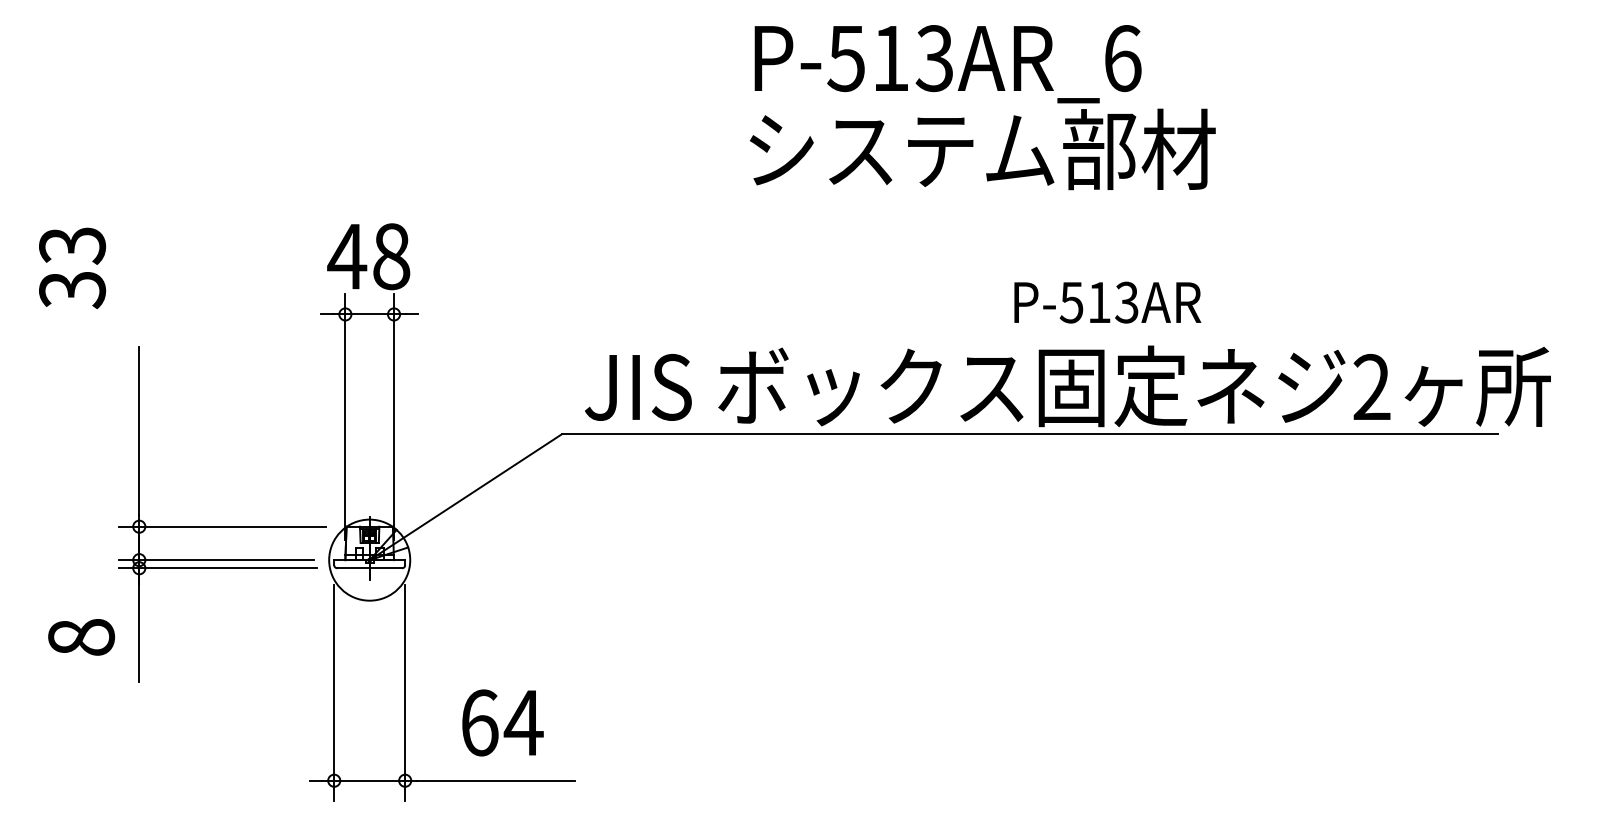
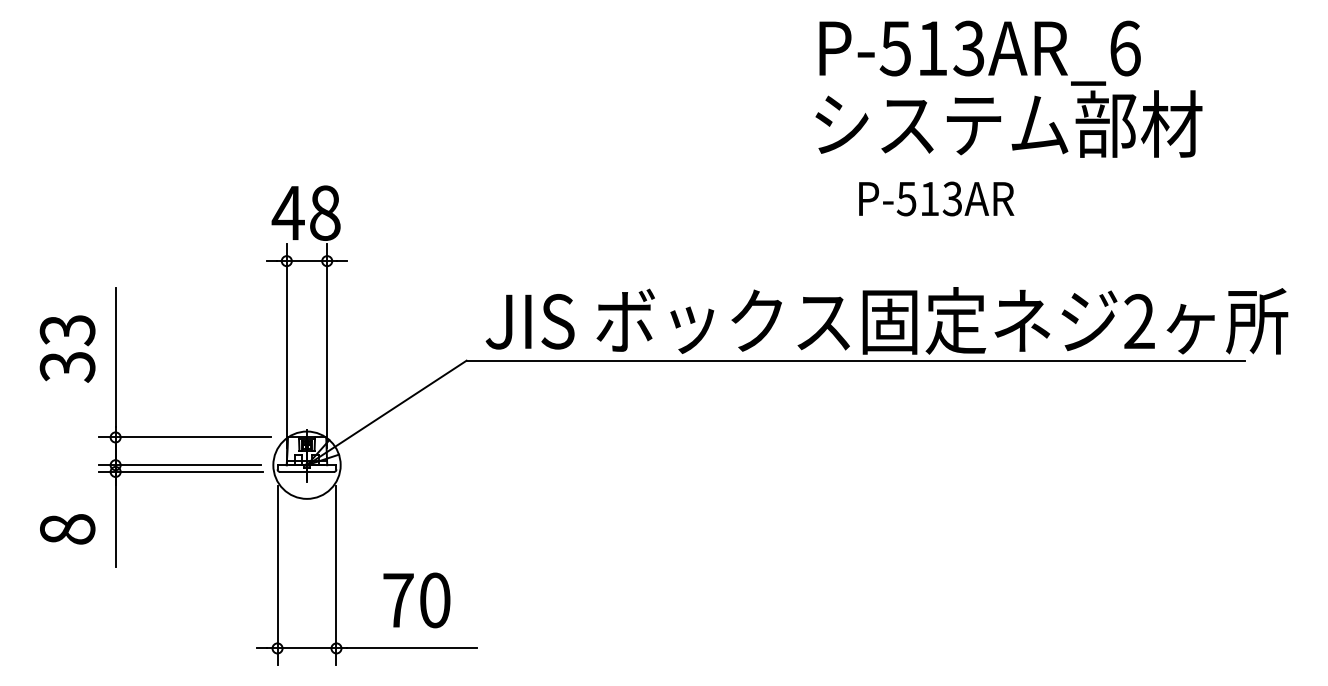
text: (982, 107) -> (1008, 89), moved
text: (72, 268) -> (67, 349), moved
text: (1107, 302) -> (936, 198), moved
text: (502, 722) -> (417, 600), 64 -> 70

